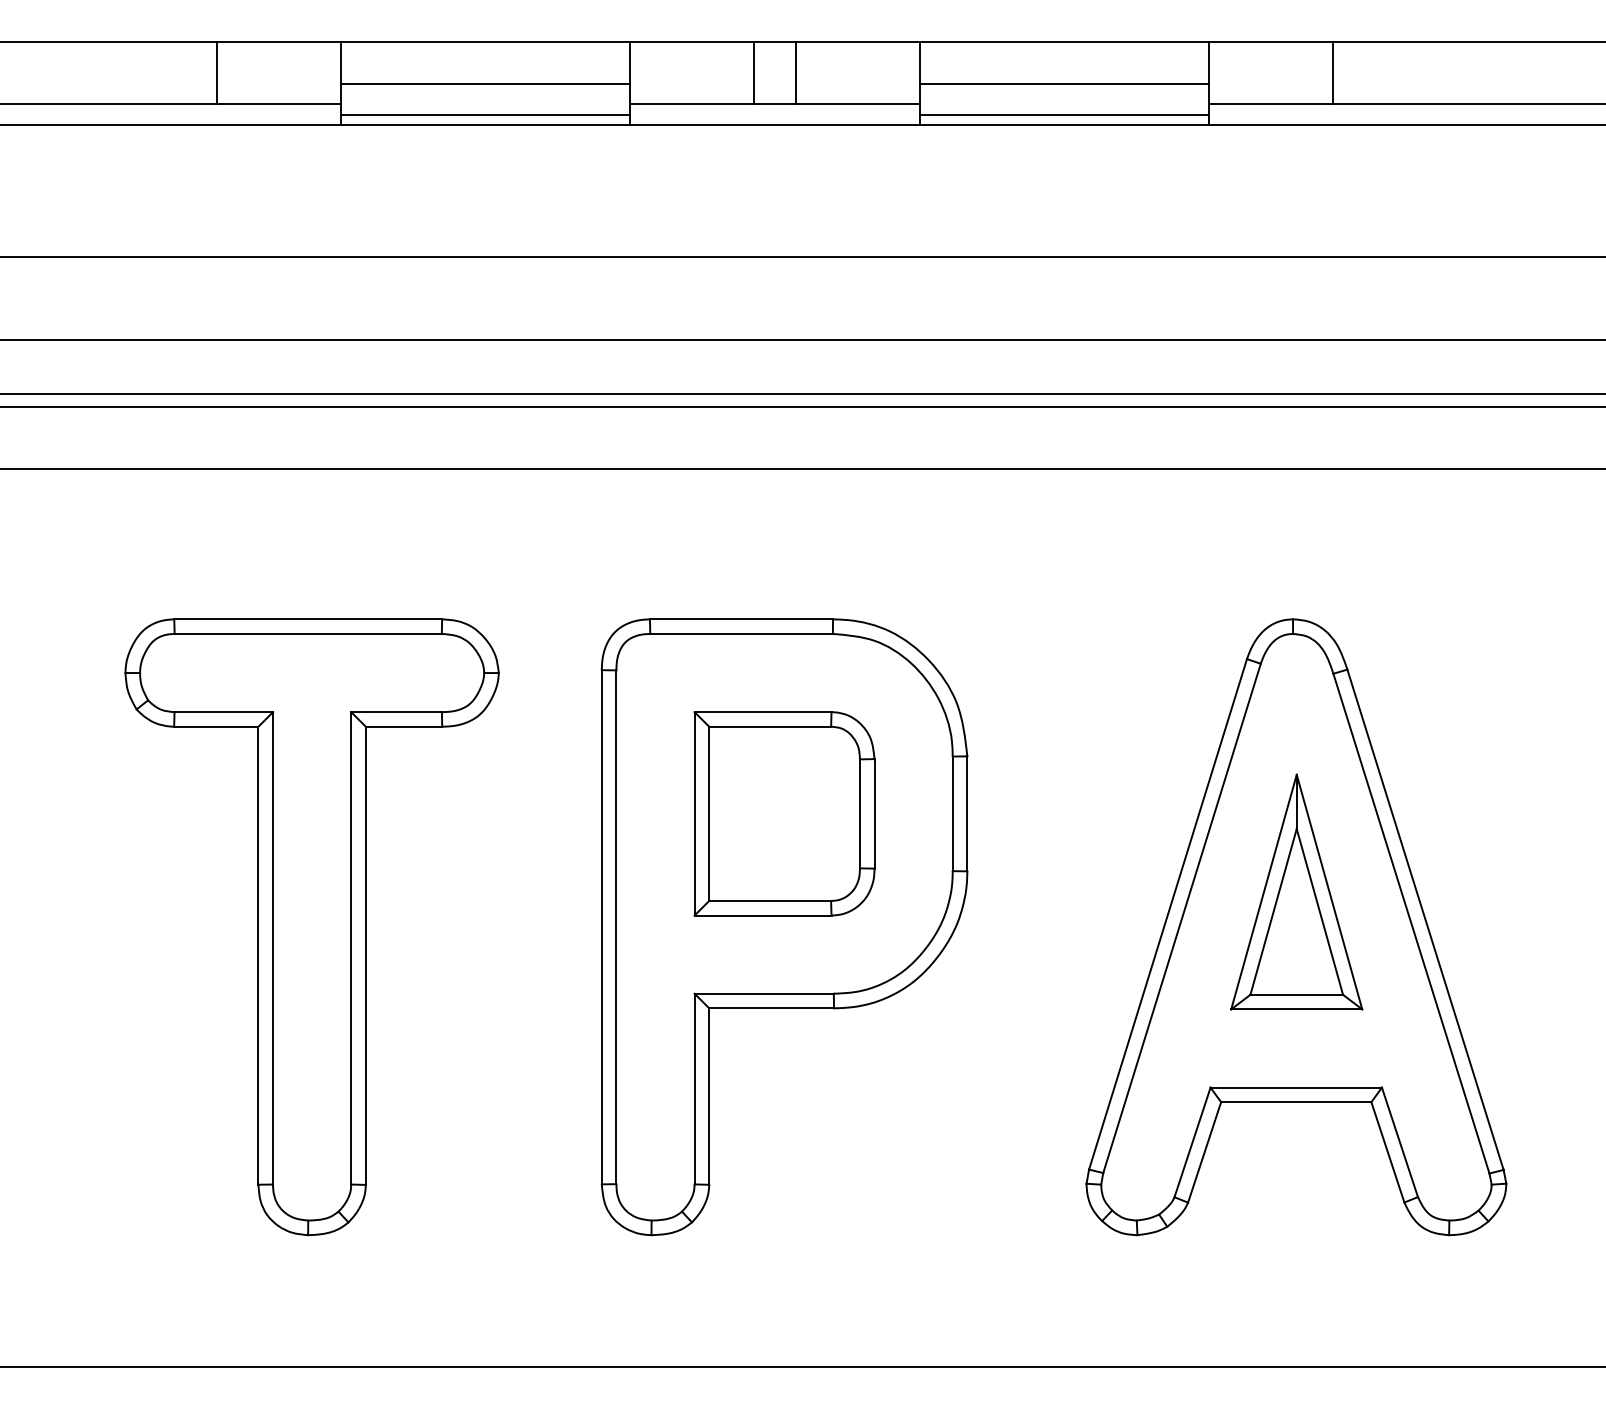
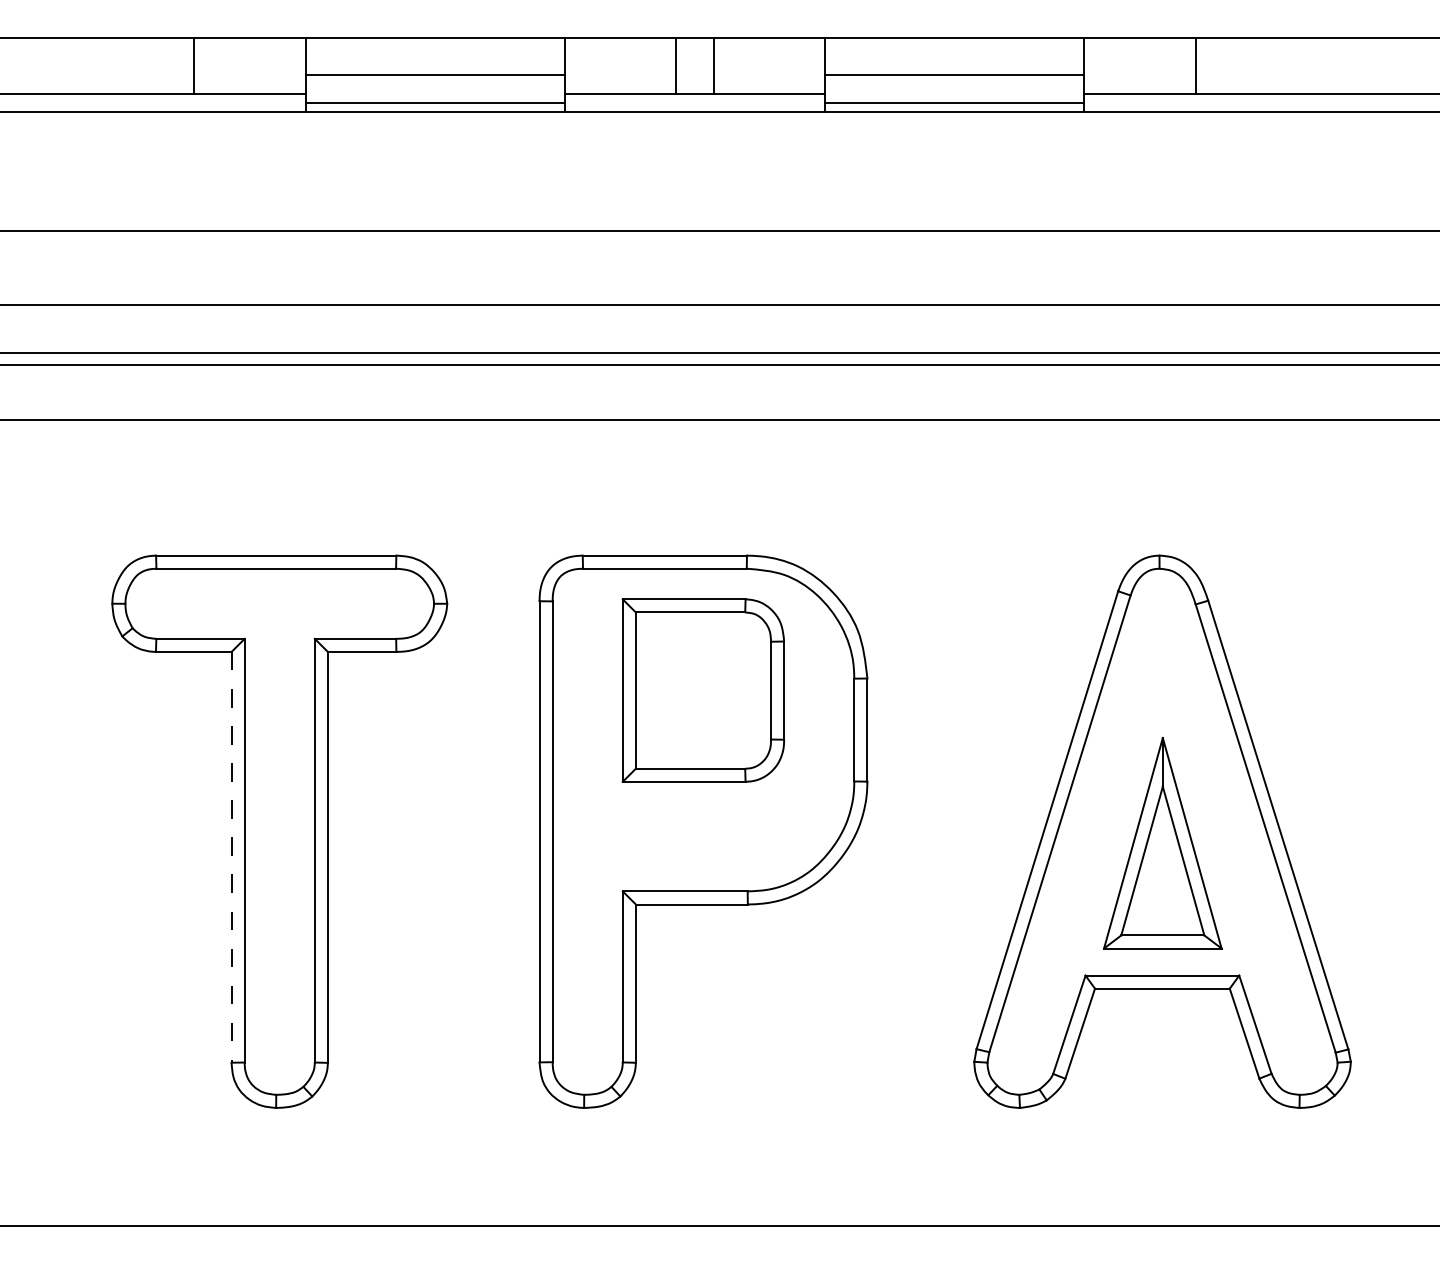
part: (784, 813) -> (703, 690), moved
part: (1296, 891) -> (1162, 842), moved
line: (258, 955) -> (231, 857), solid -> dashed

